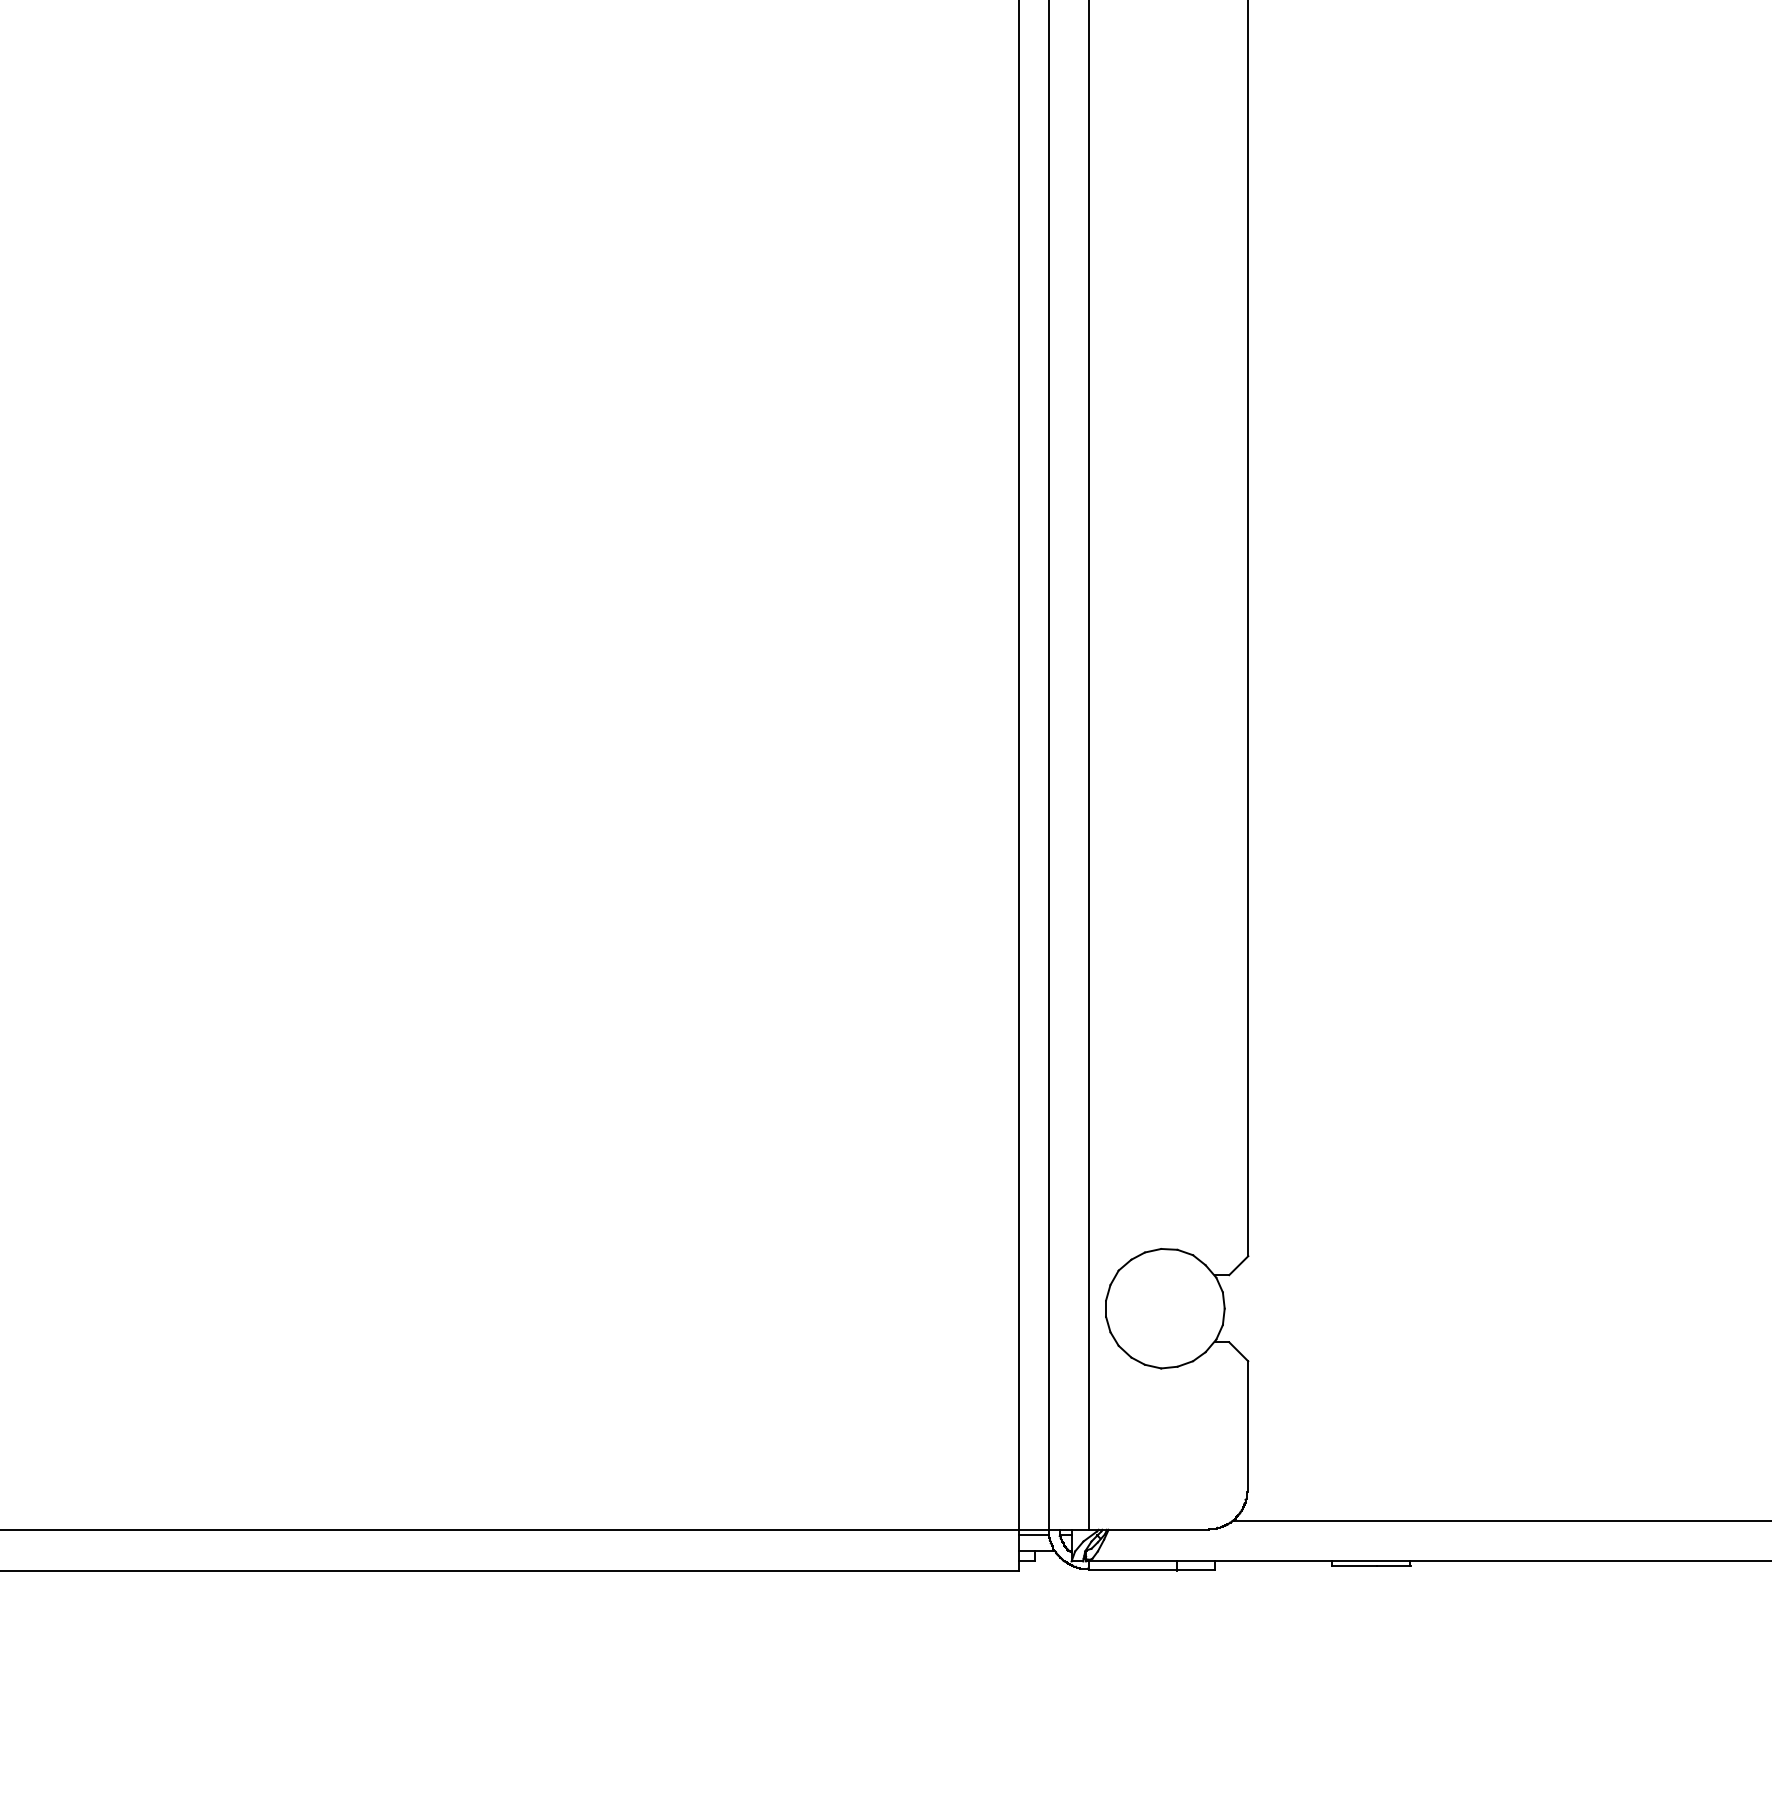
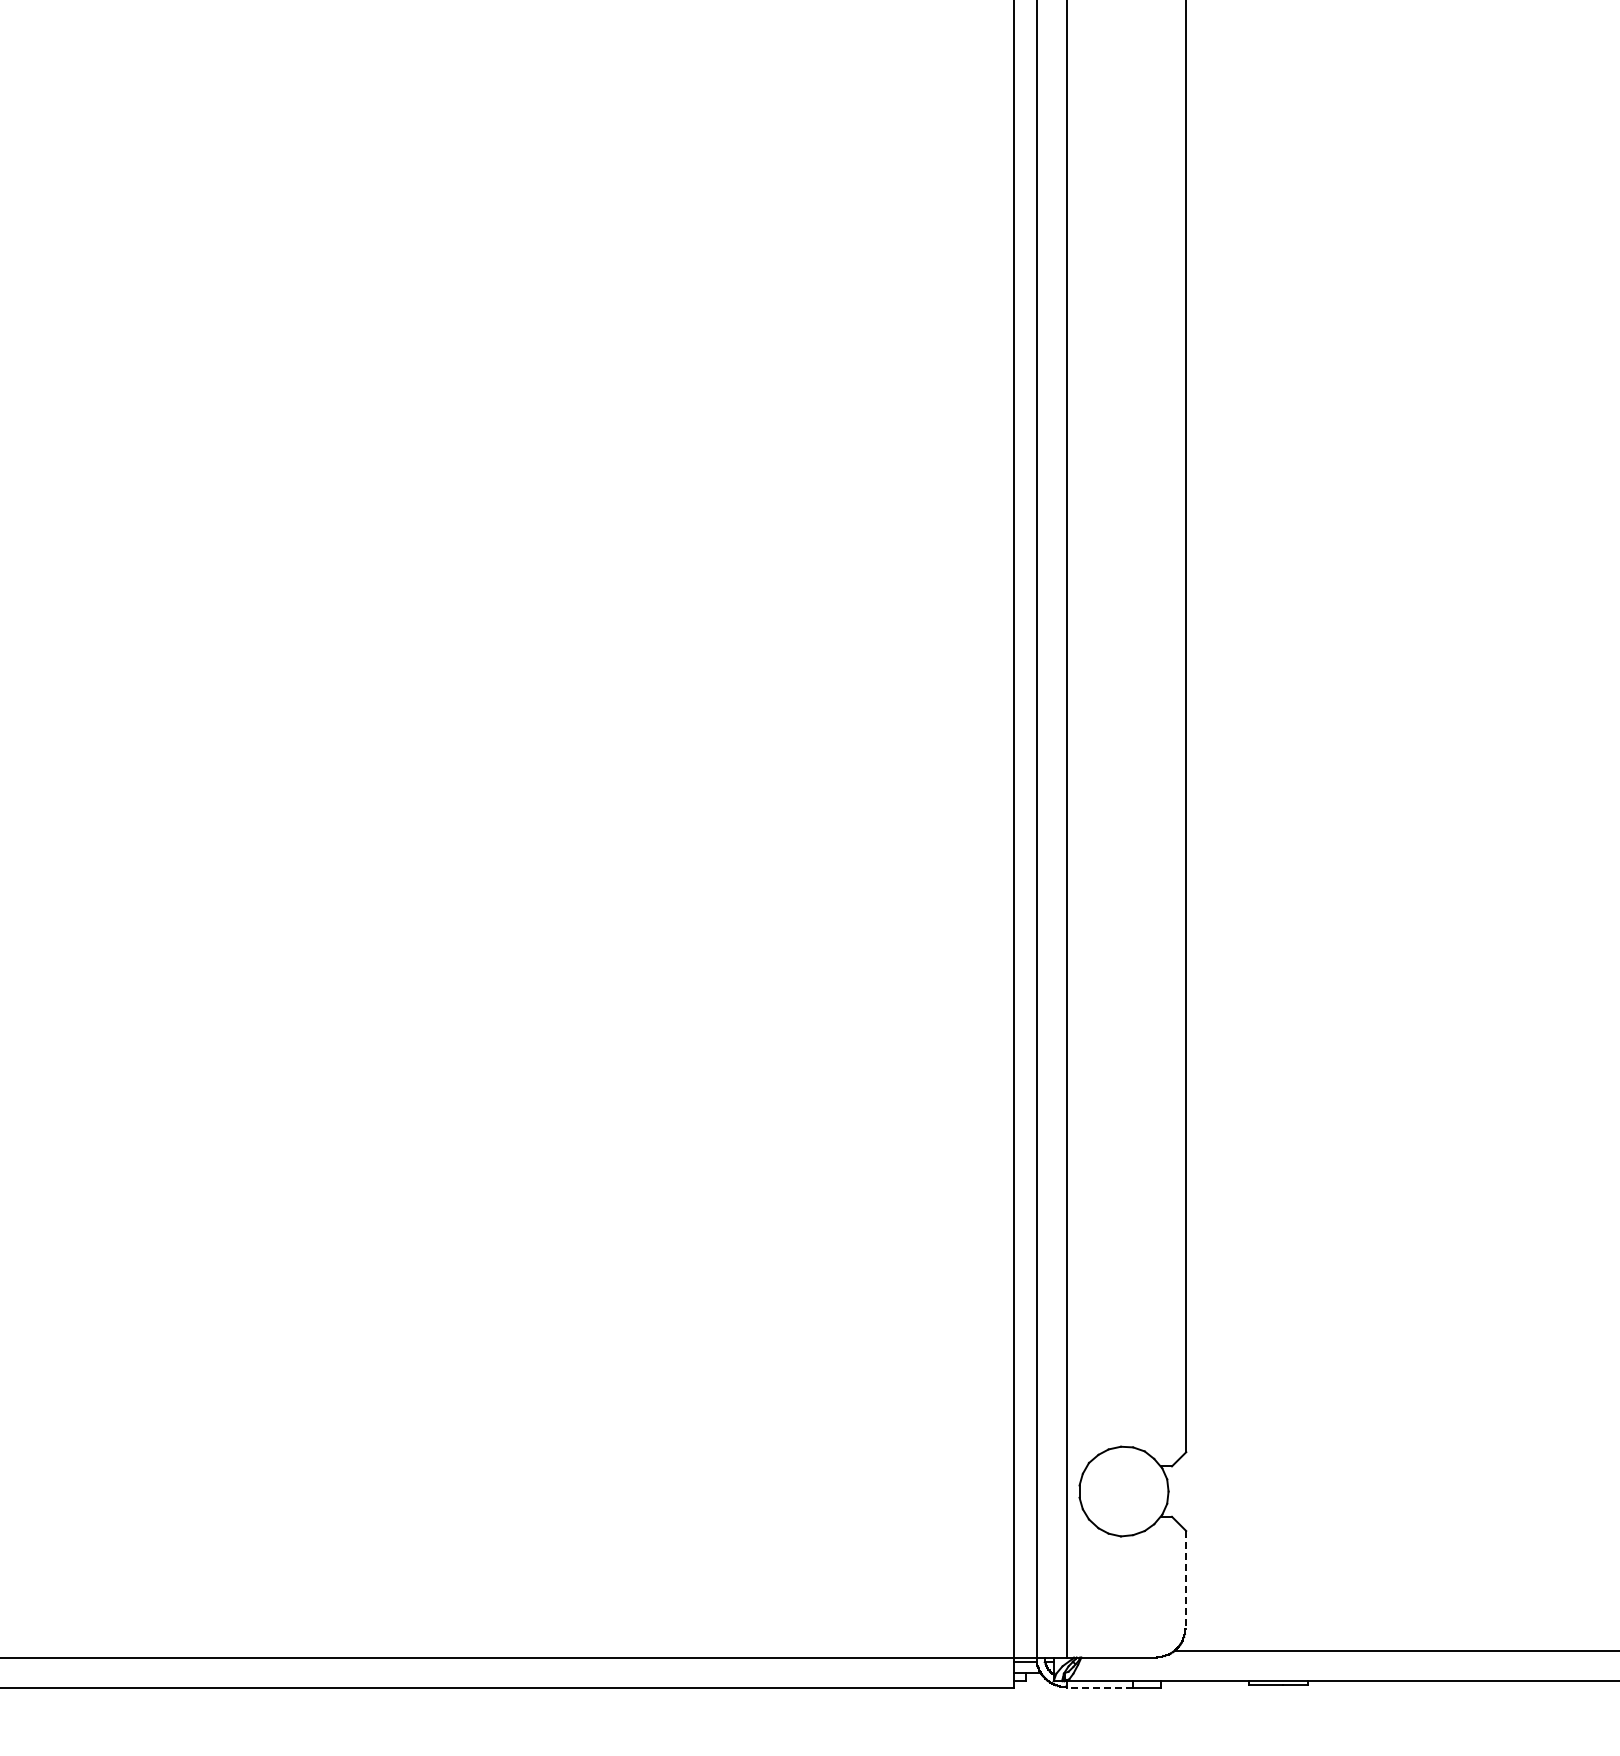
line: (1248, 1425) -> (1186, 1579), solid -> dashed
line: (1132, 1569) -> (1099, 1687), solid -> dashed

